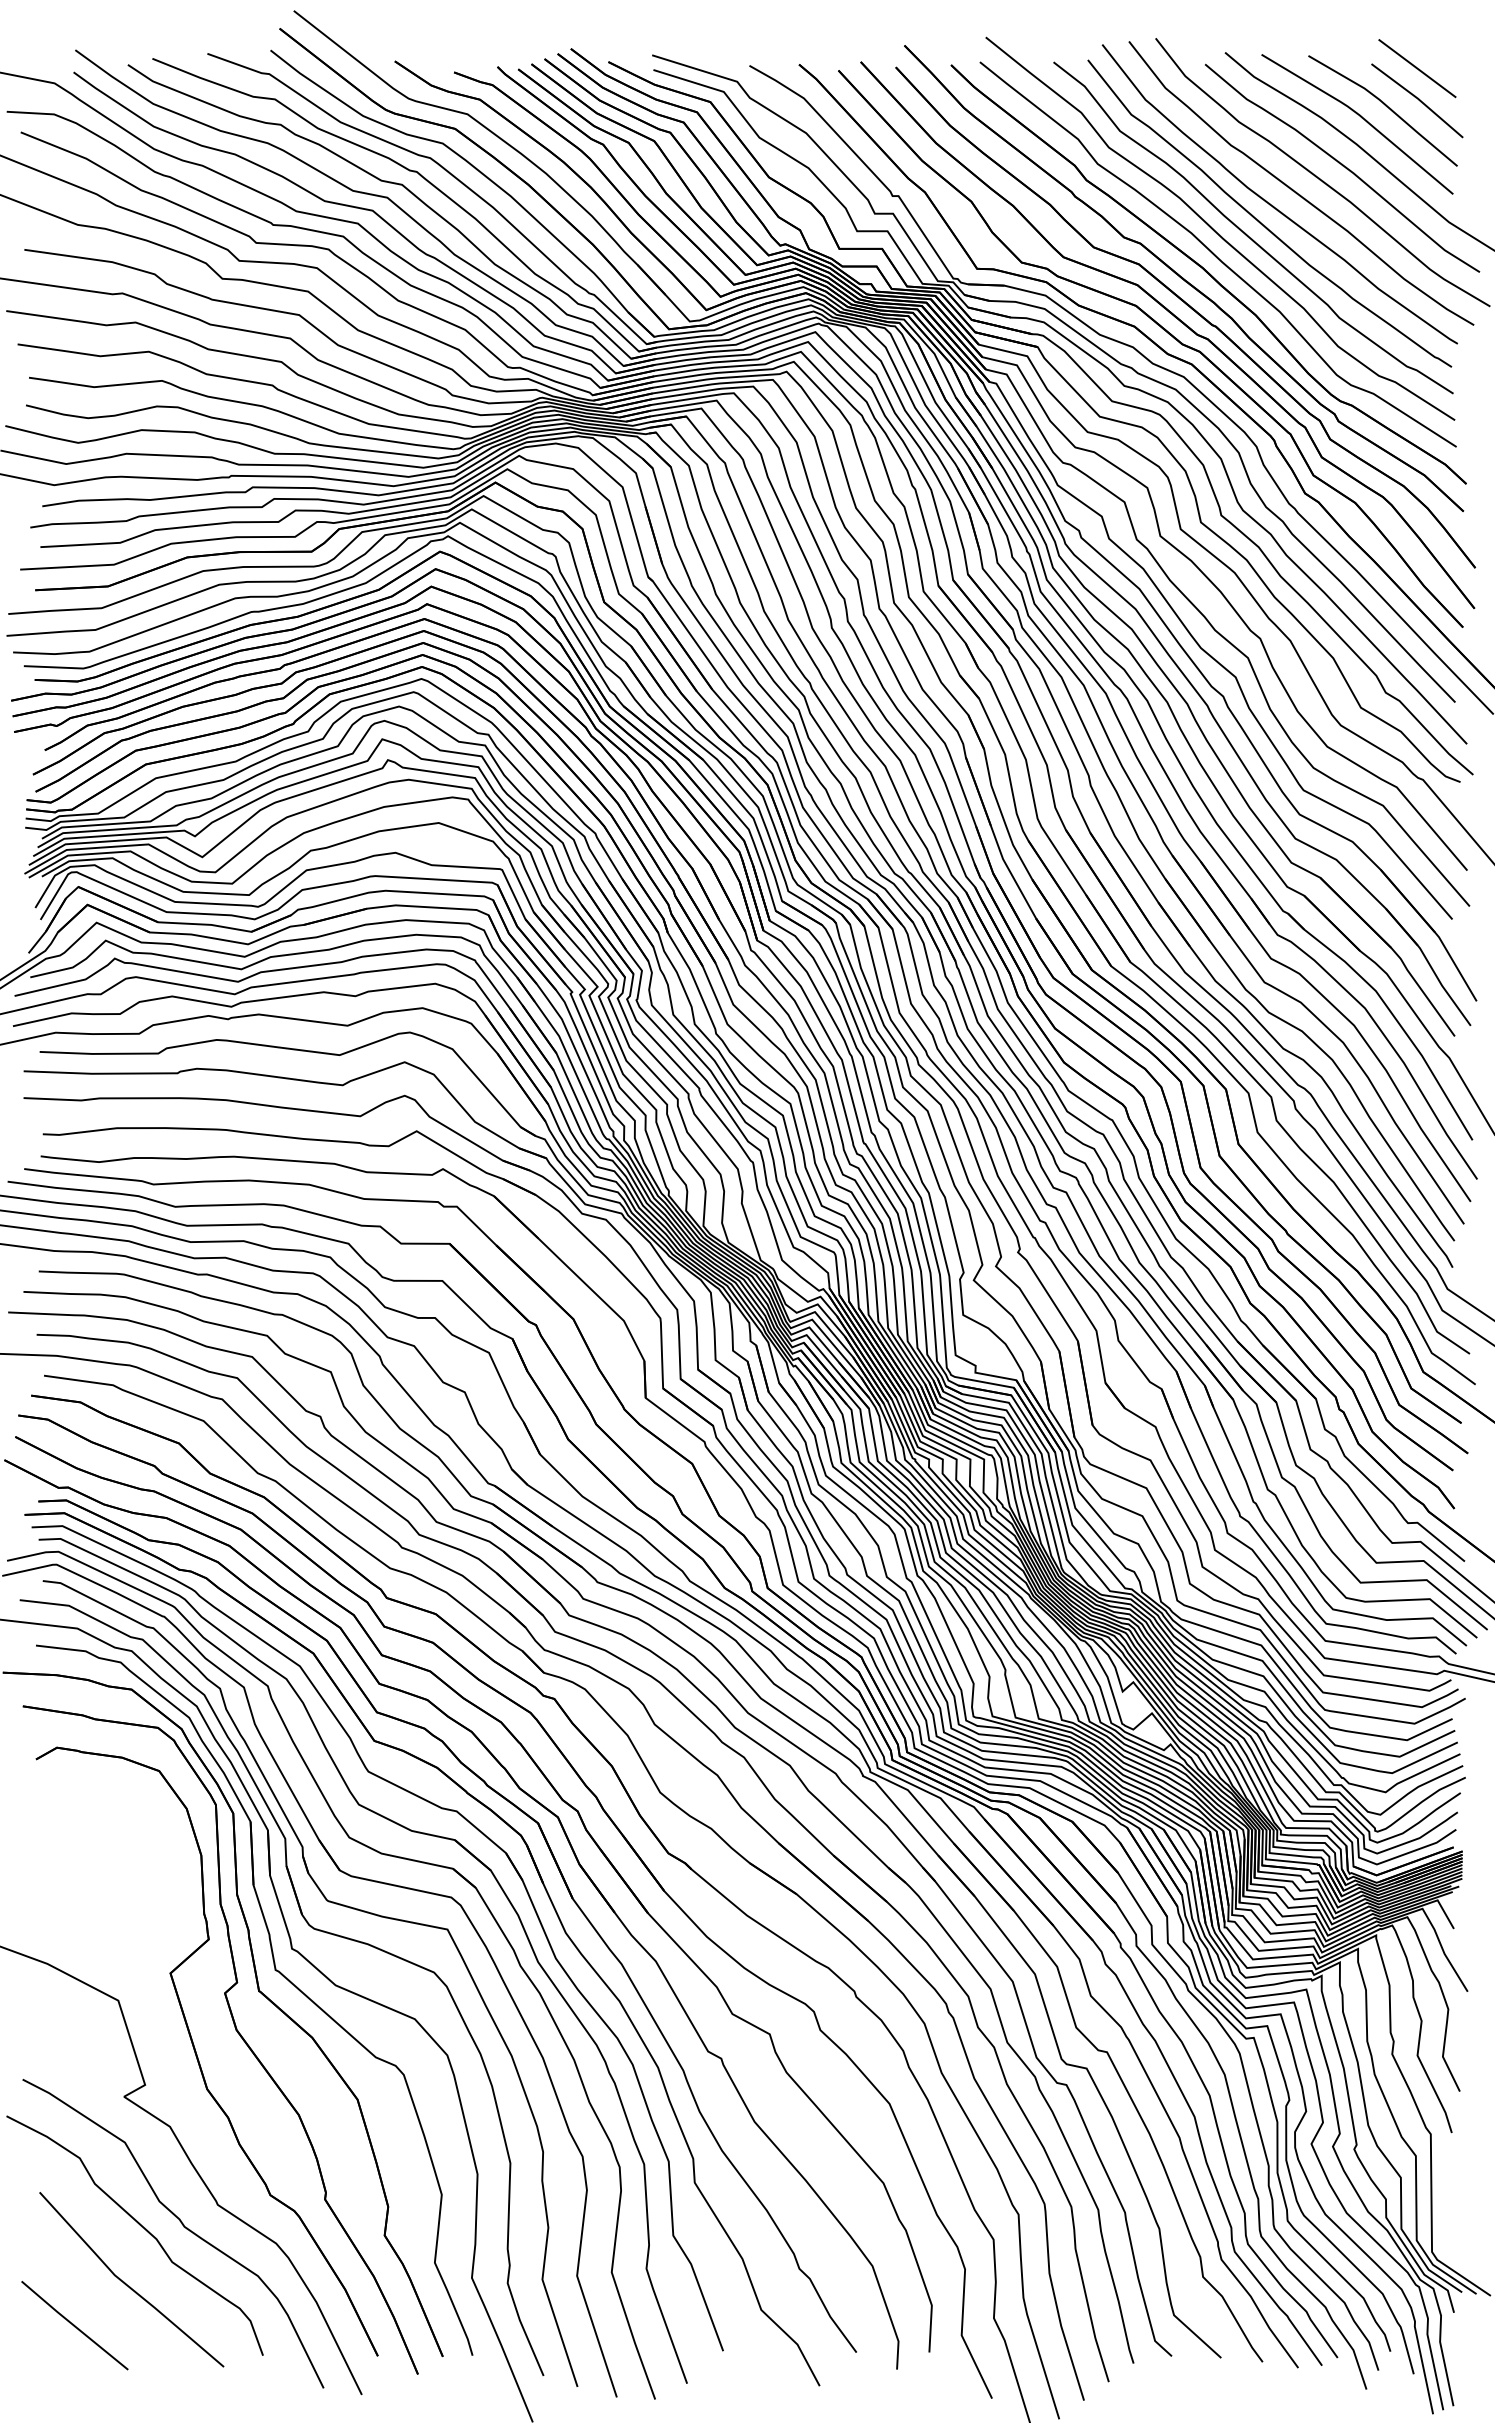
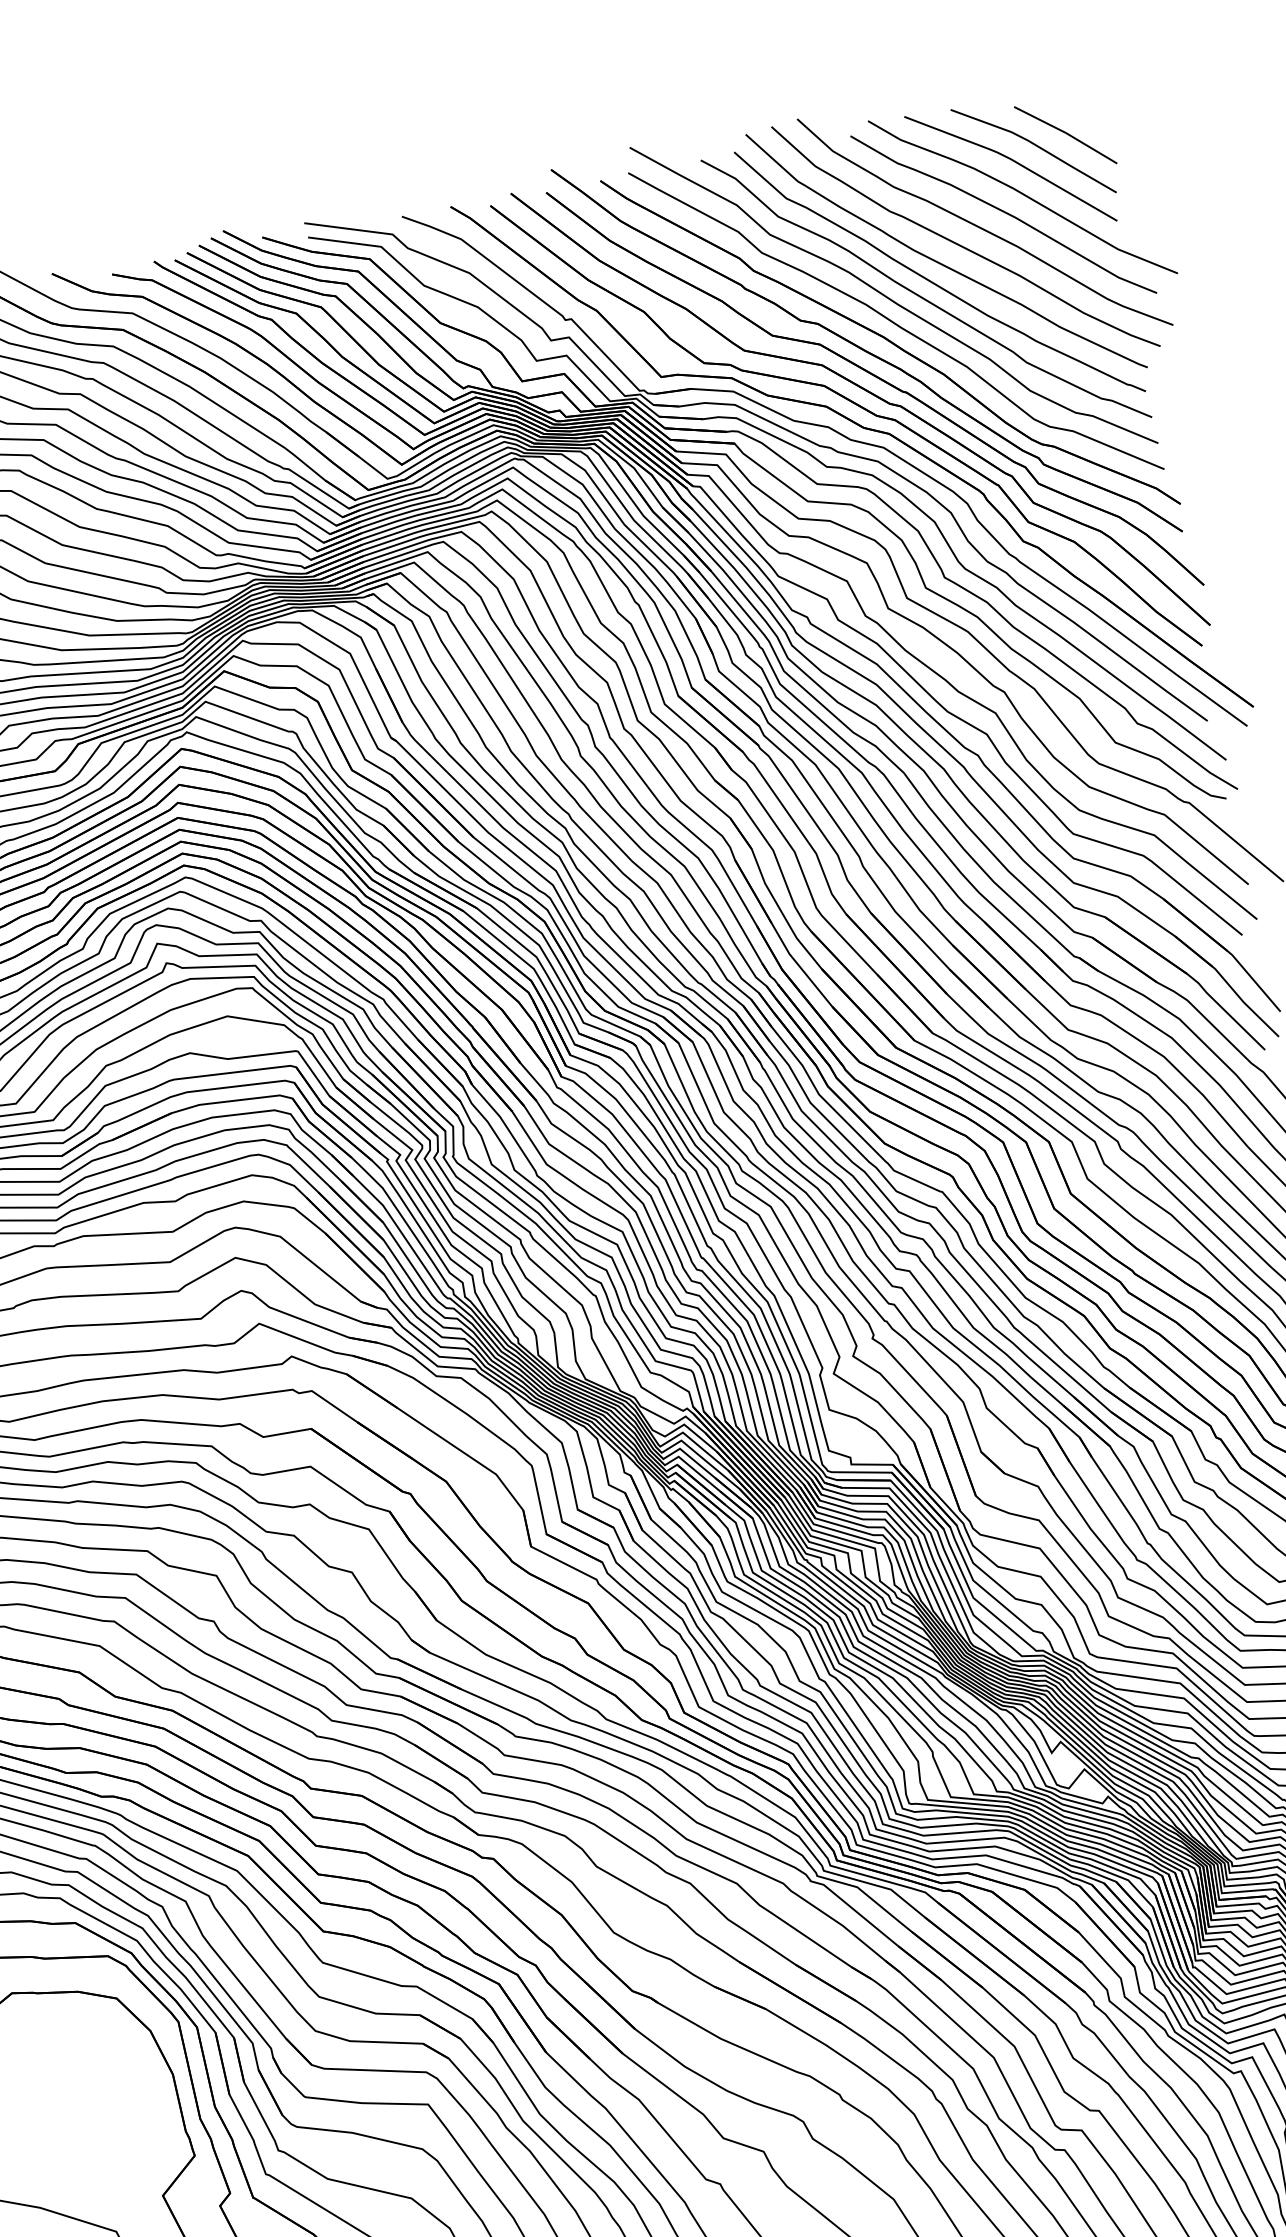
line: (1417, 68) -> (1060, 103), removed

